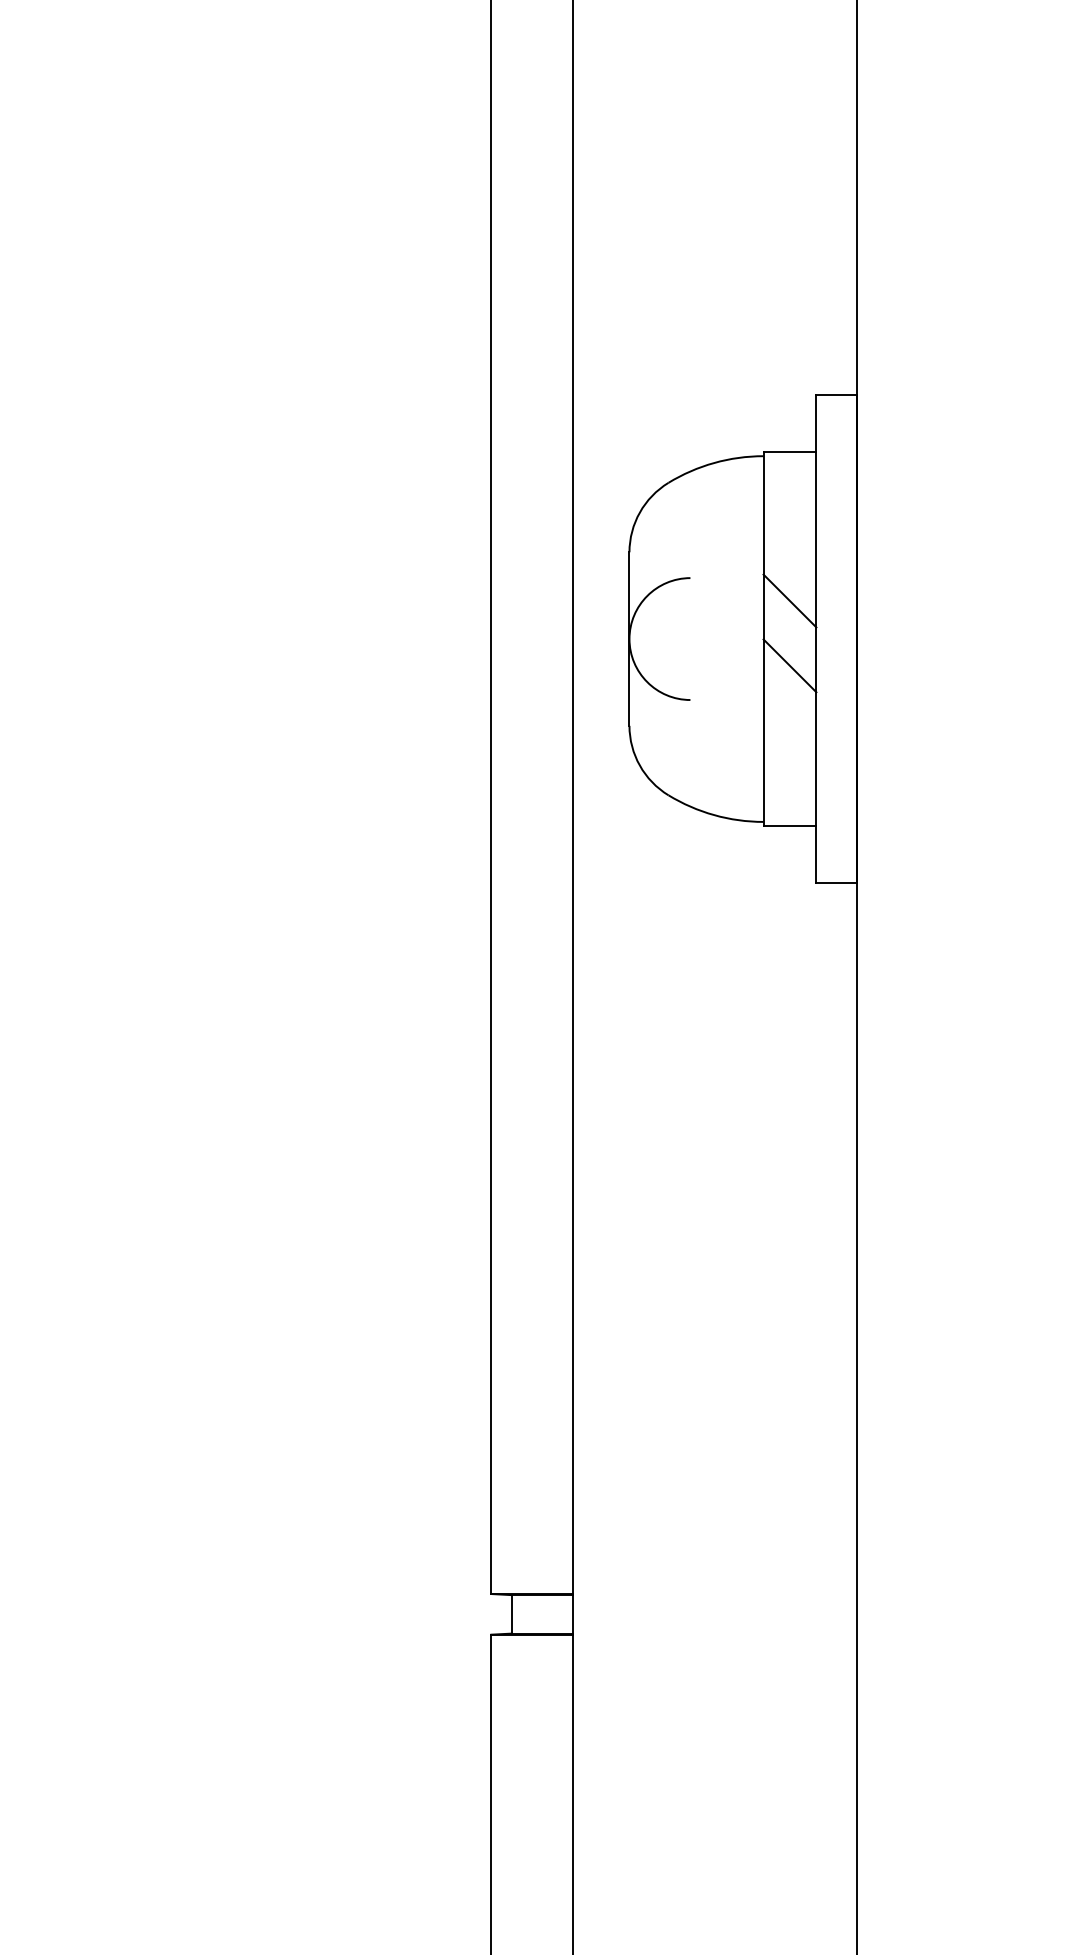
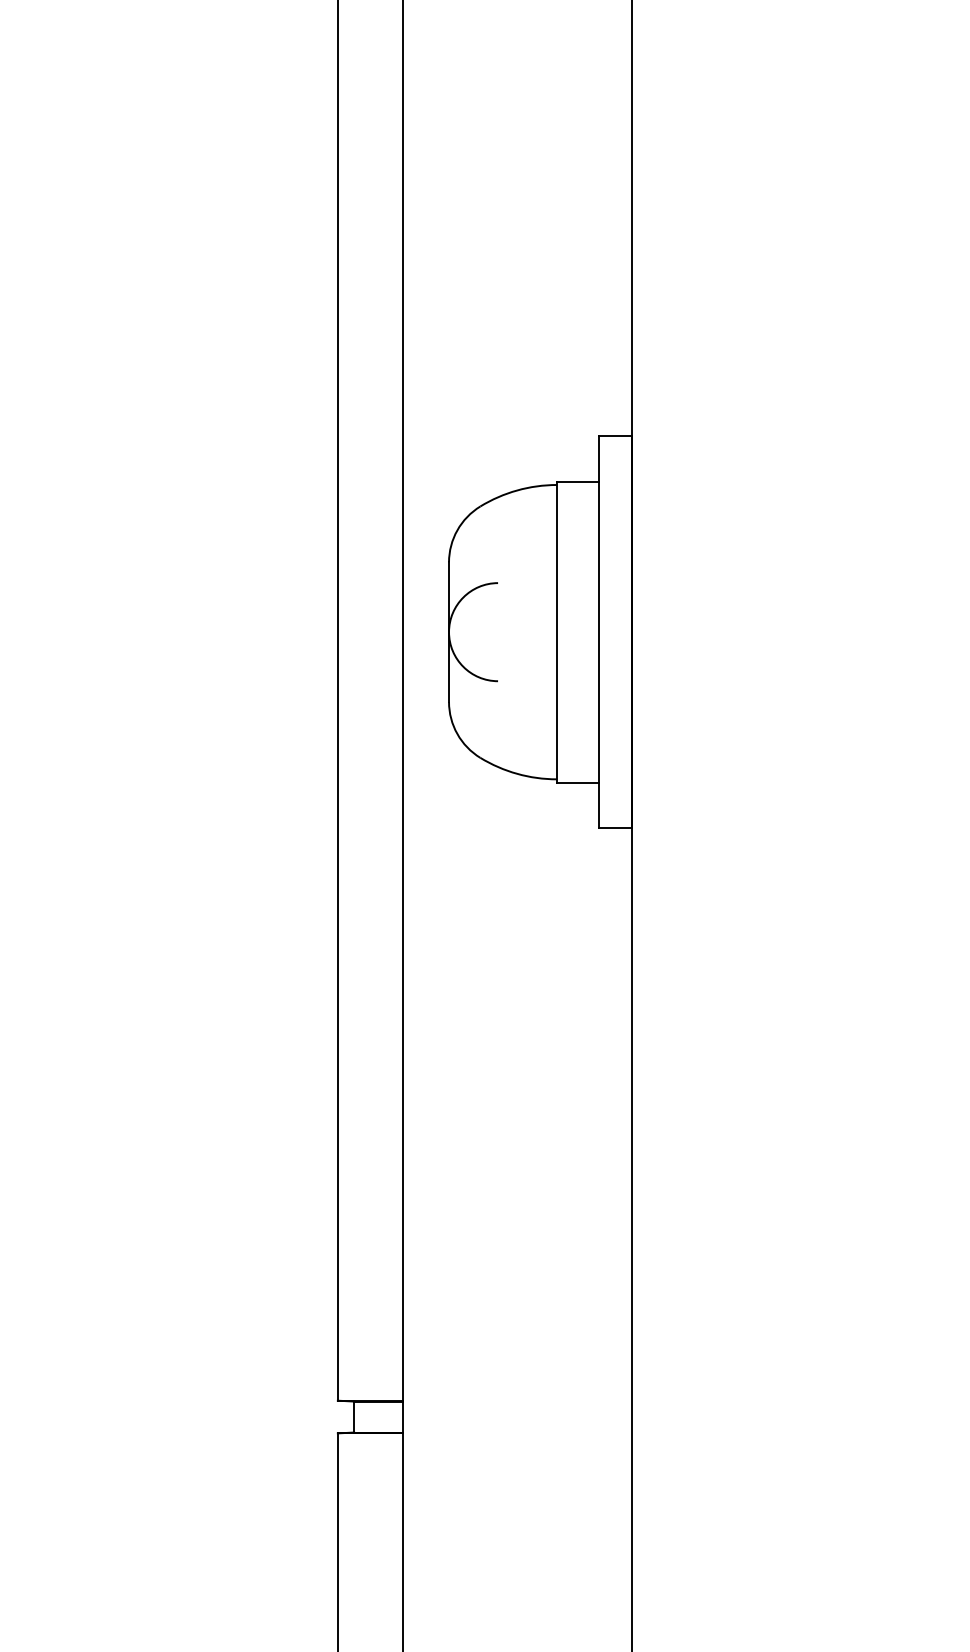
line: (789, 600) -> (577, 601), removed
line: (789, 665) -> (577, 653), removed

